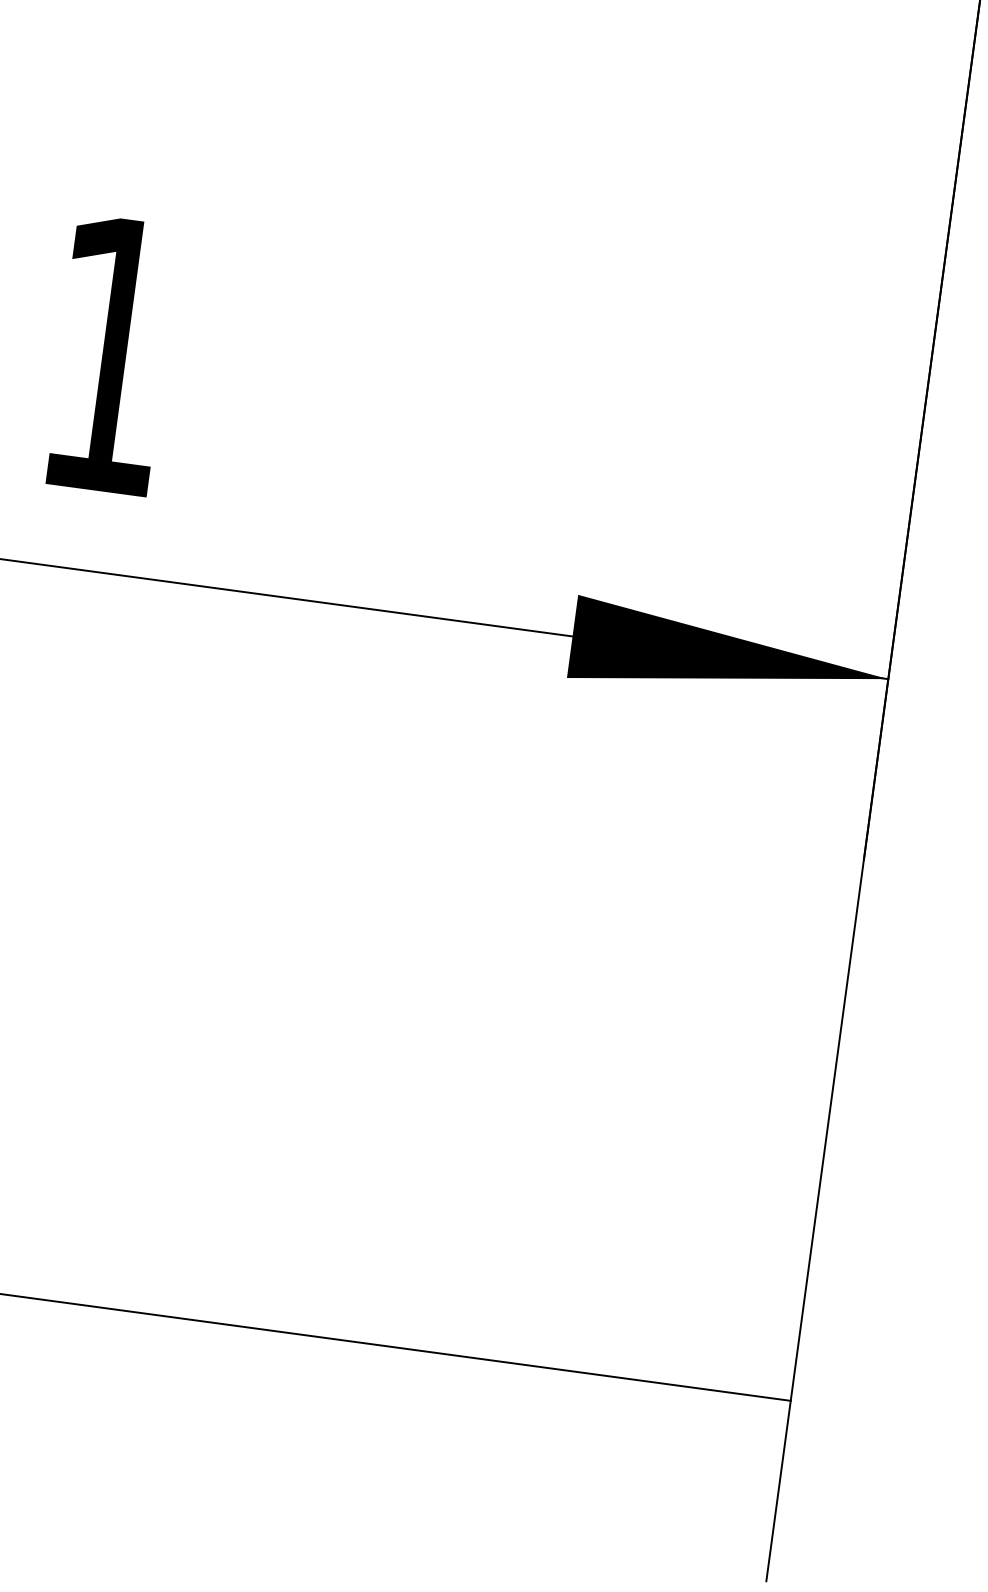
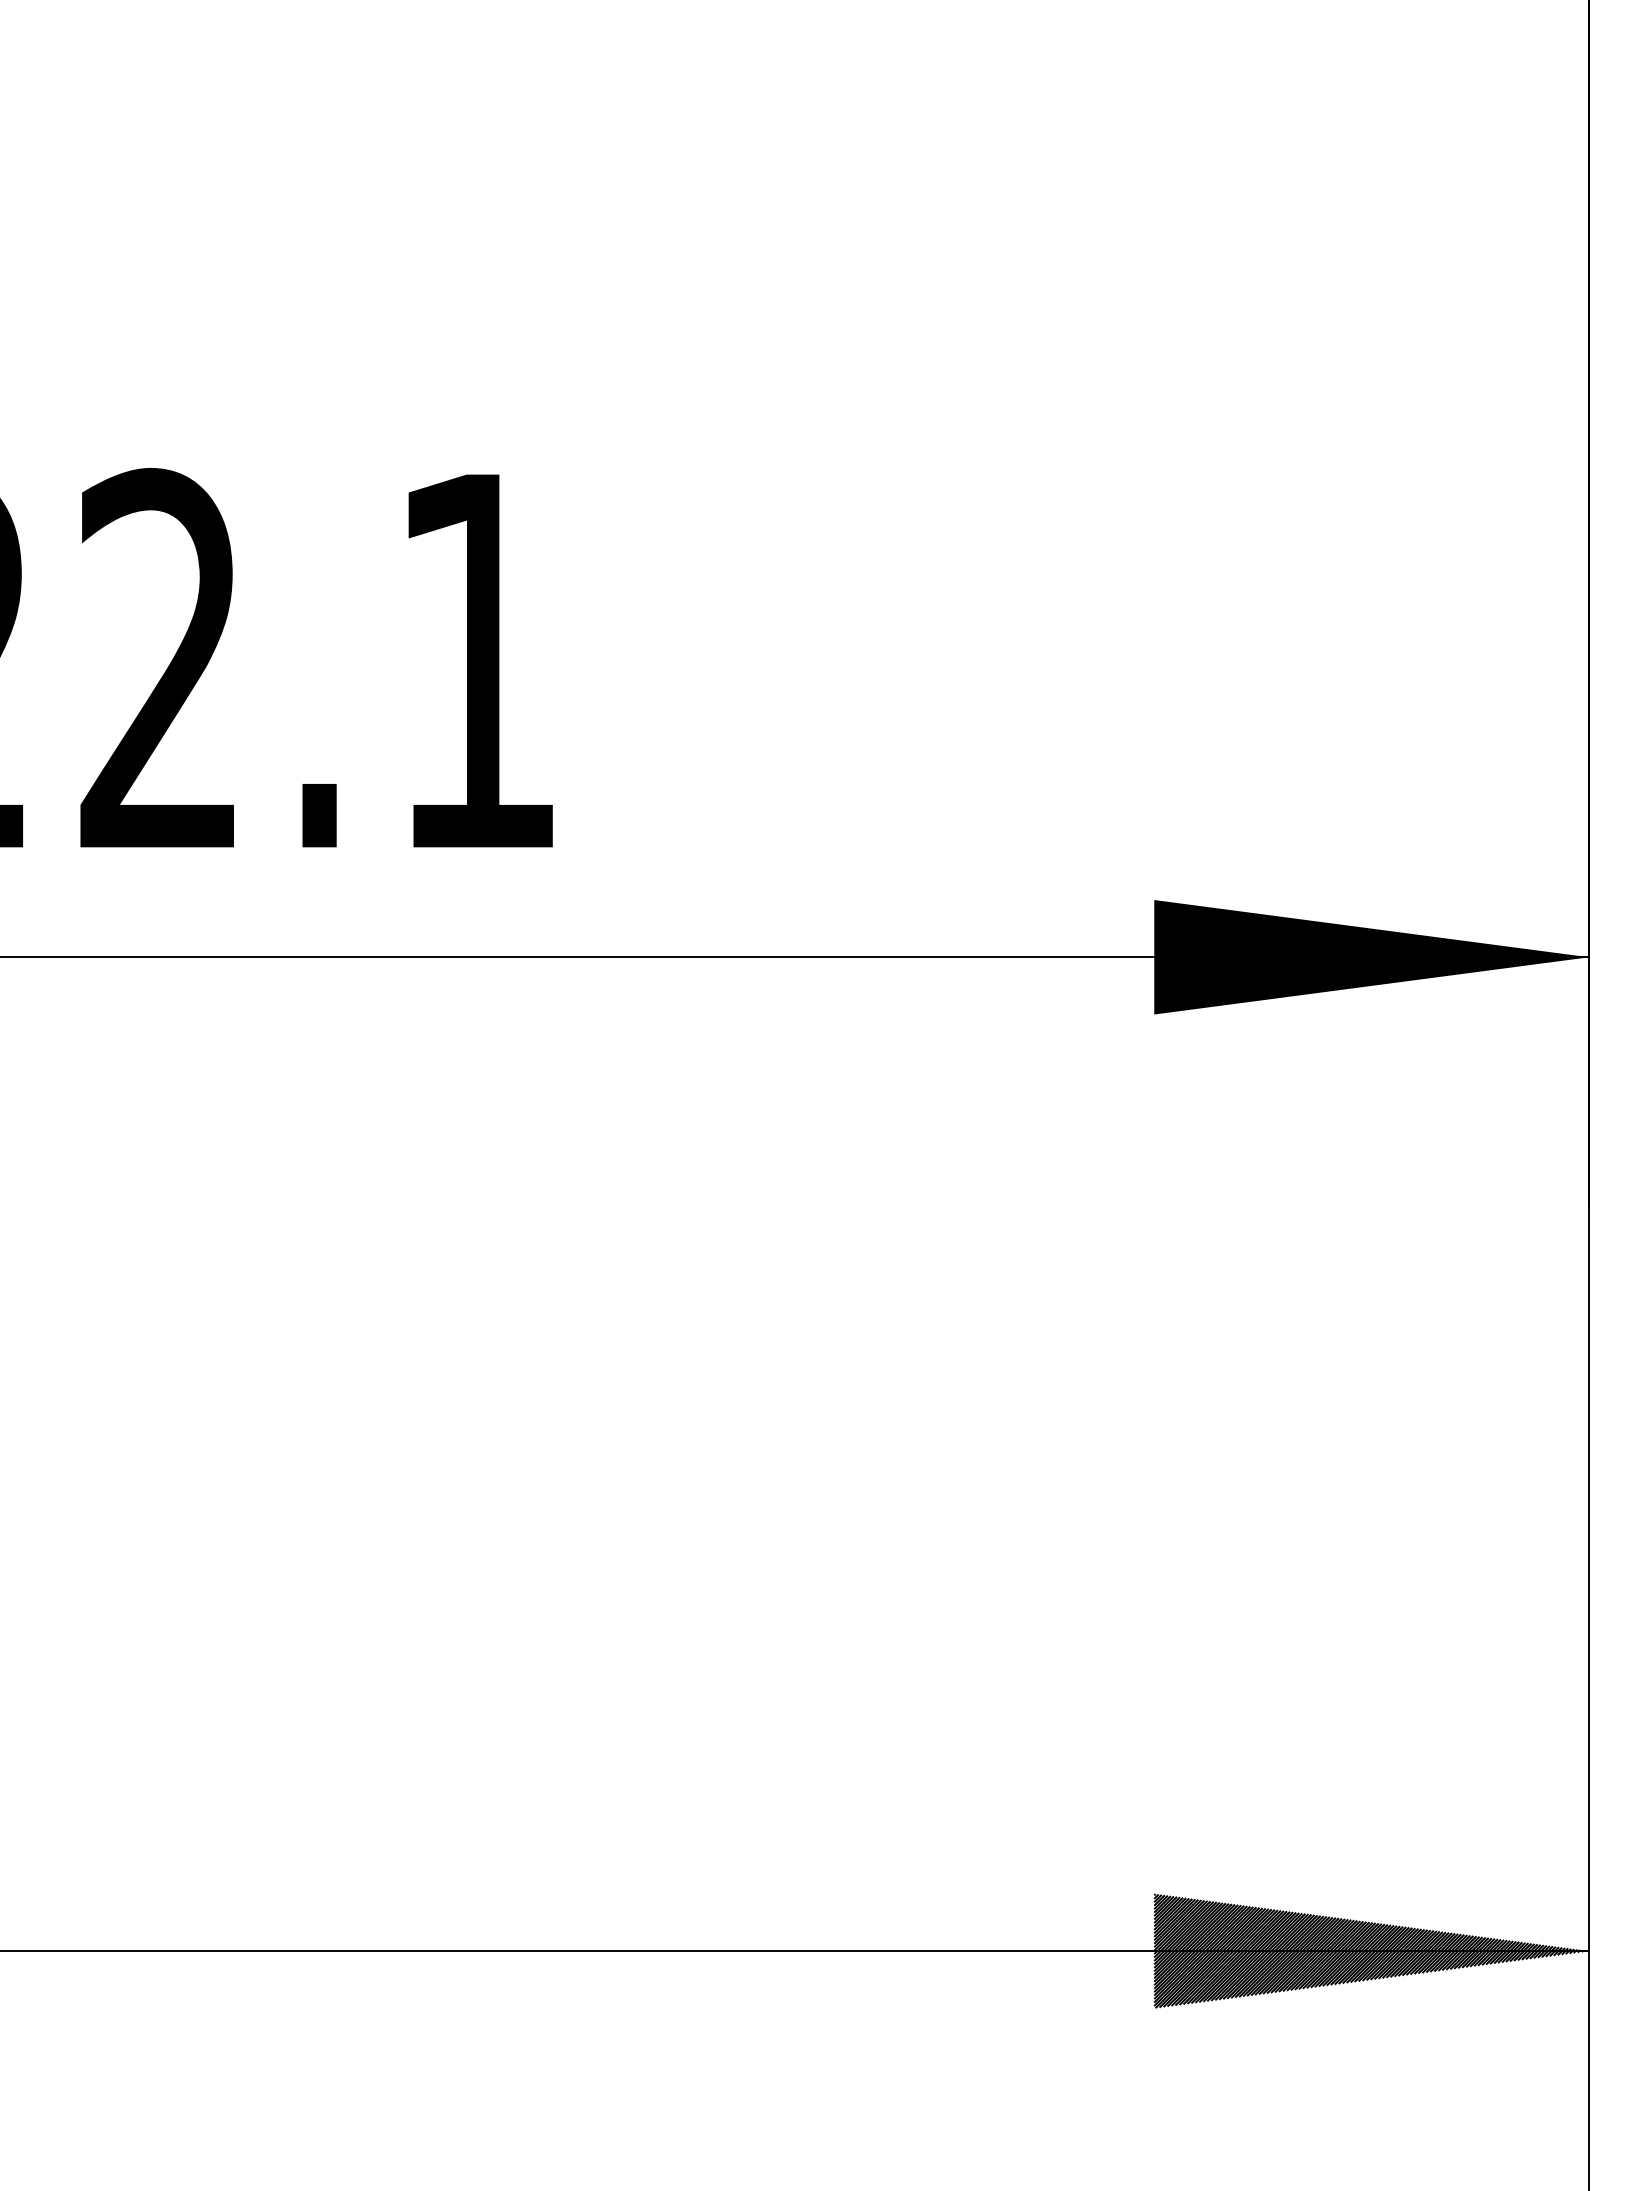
hatch: (631, 1379) -> (1370, 1951), added

